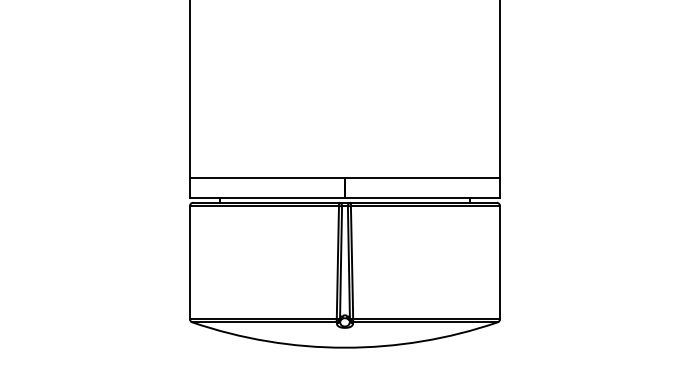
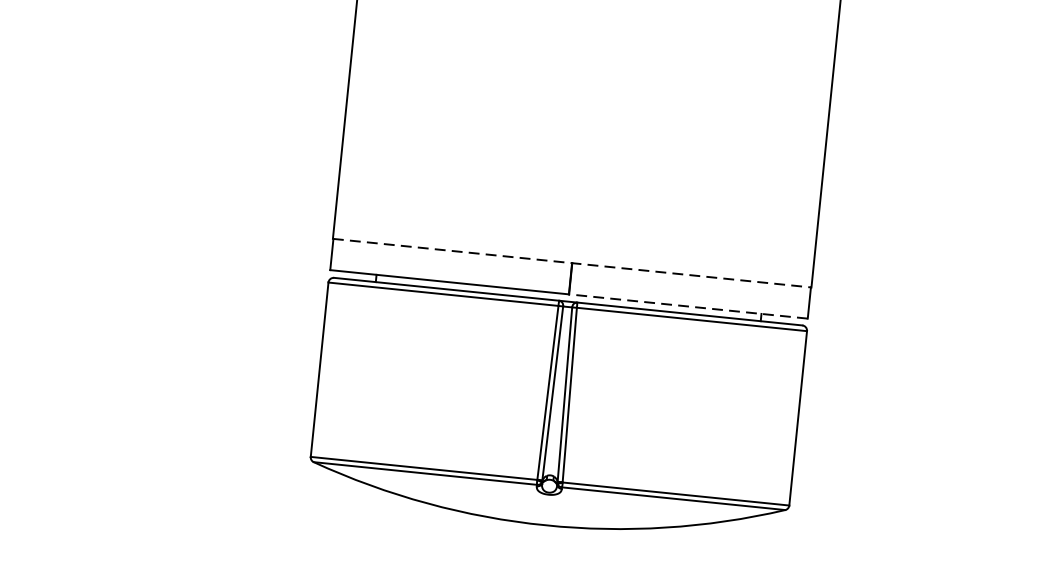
line: (345, 177) -> (573, 262), solid -> dashed
line: (421, 198) -> (686, 307), solid -> dashed

